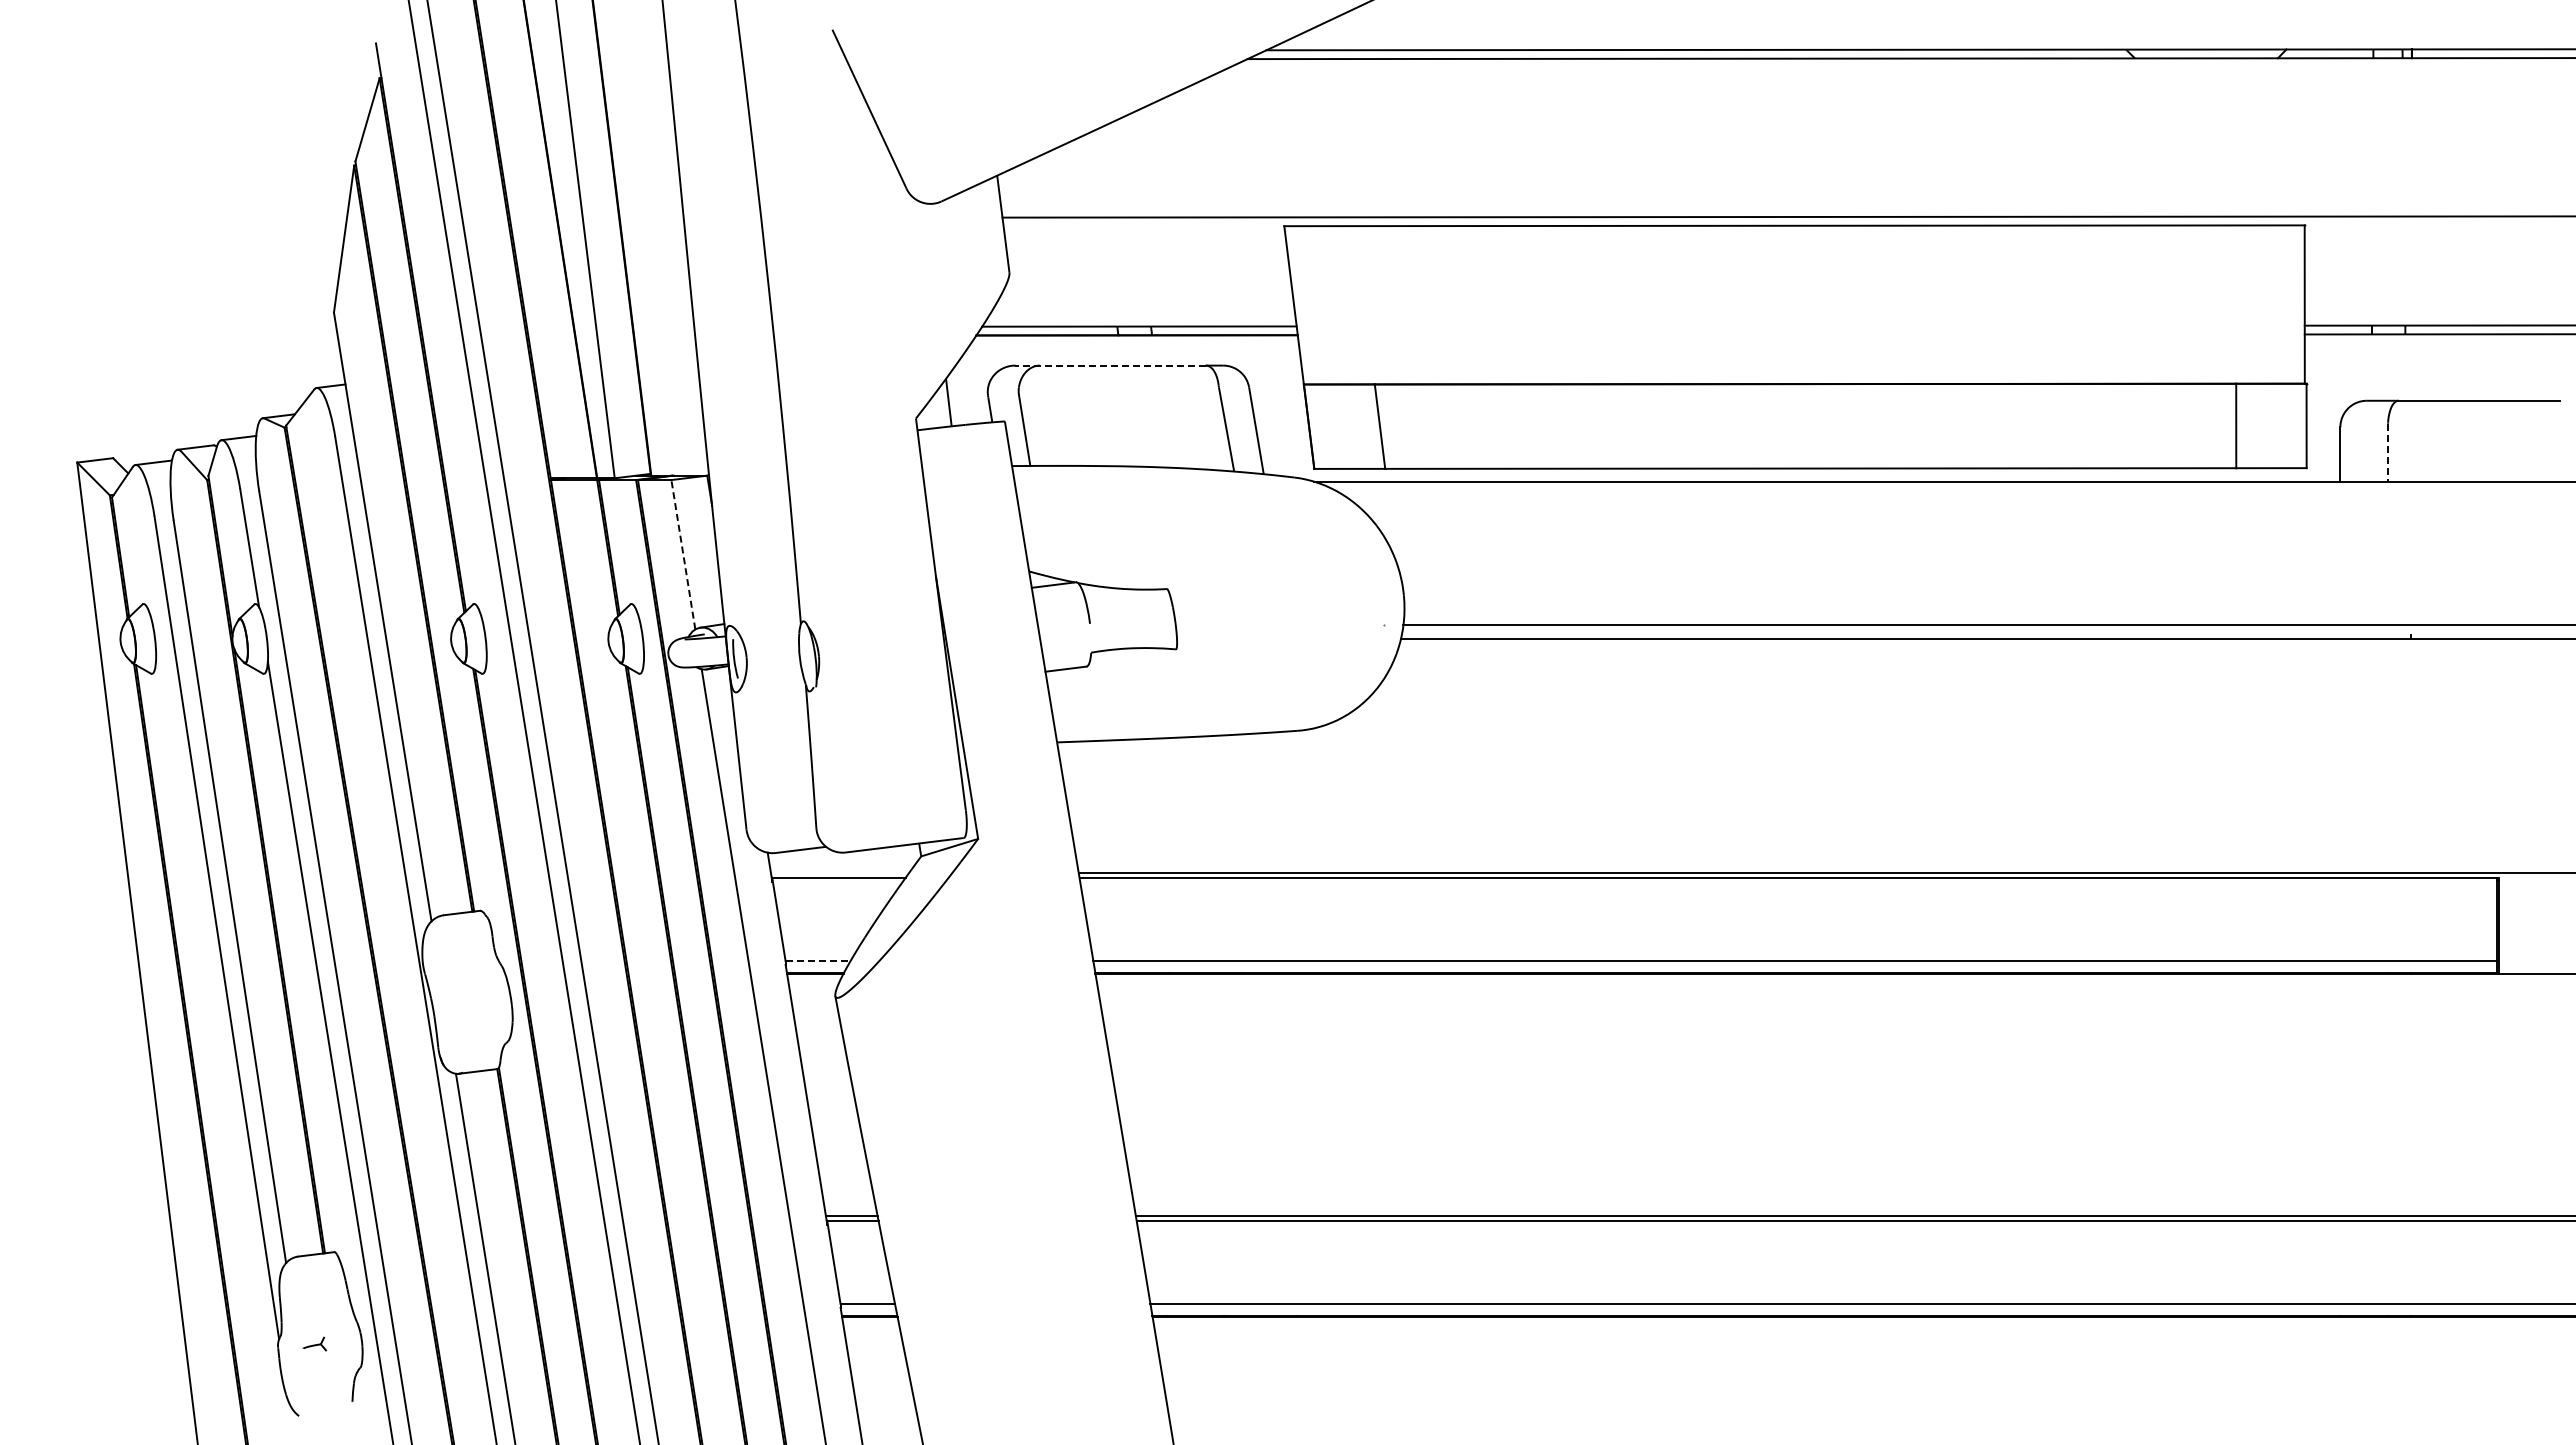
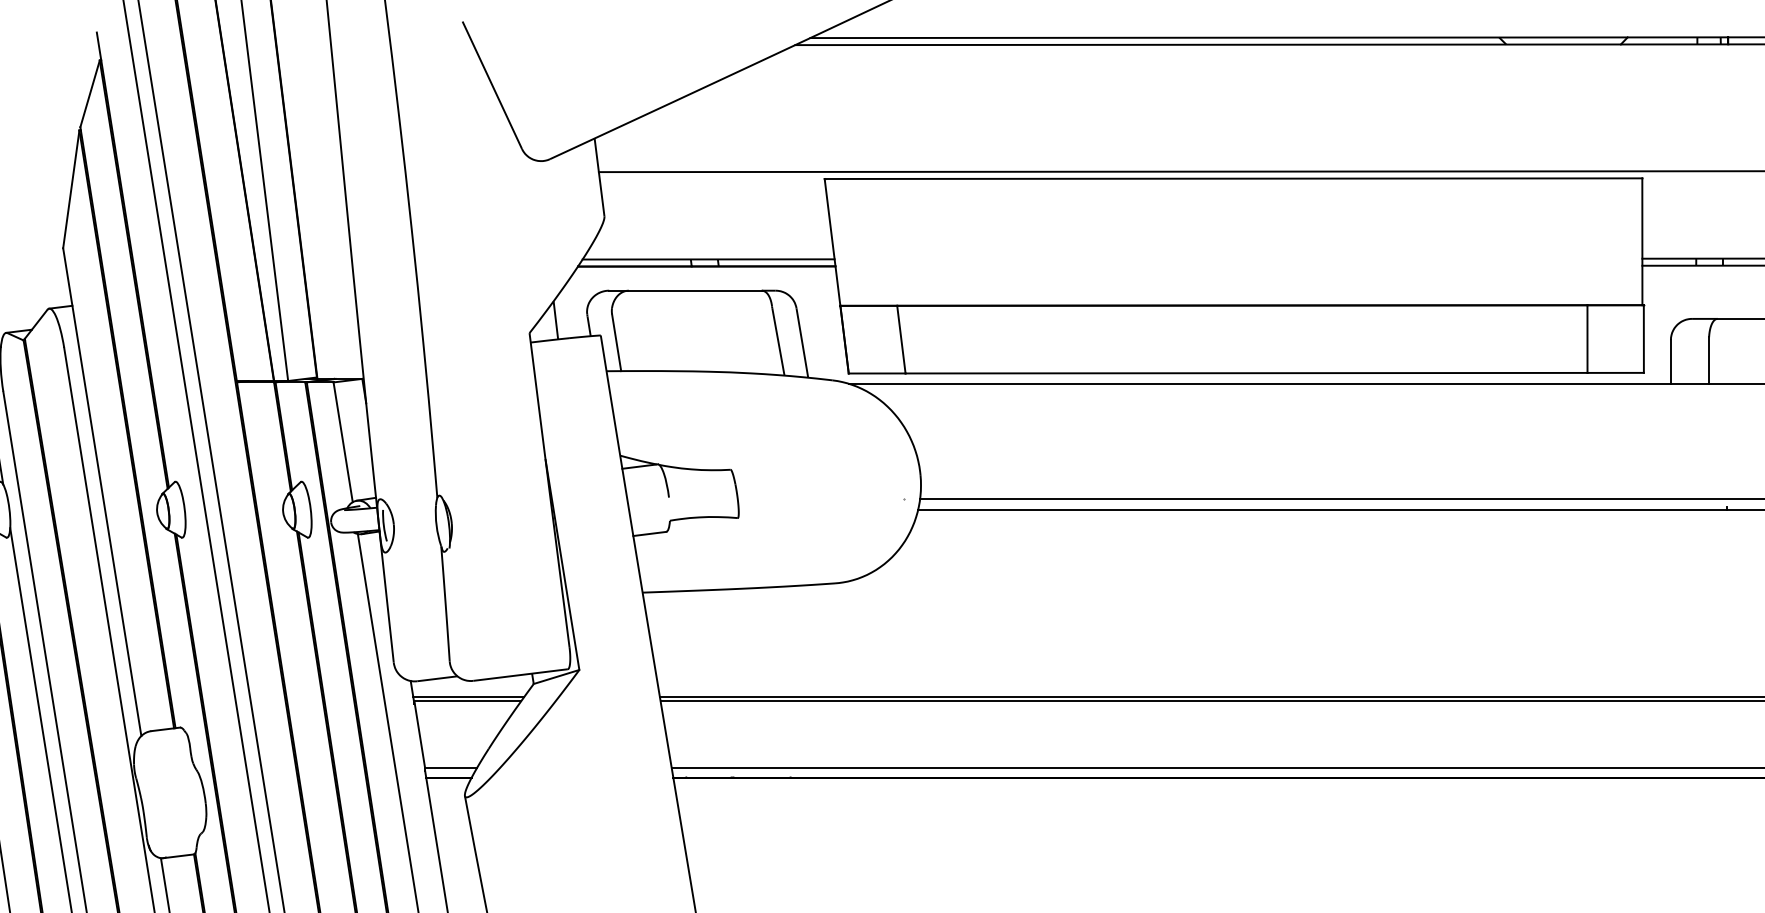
line: (1110, 365) -> (685, 290), dashed -> solid
line: (2388, 452) -> (1709, 360), dashed -> solid
line: (683, 554) -> (343, 442), dashed -> solid
line: (839, 873) -> (468, 697), added
line: (818, 960) -> (451, 767), dashed -> solid

